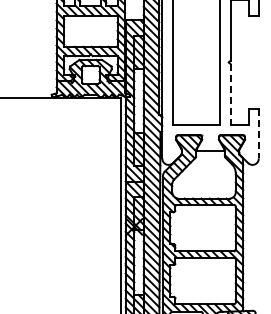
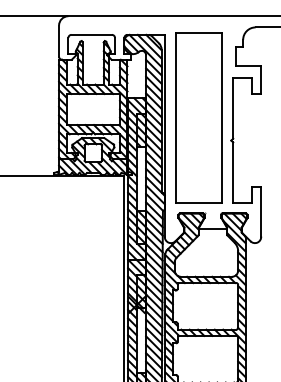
line: (231, 95) -> (233, 173), dashed -> solid
line: (259, 133) -> (261, 211), dashed -> solid

